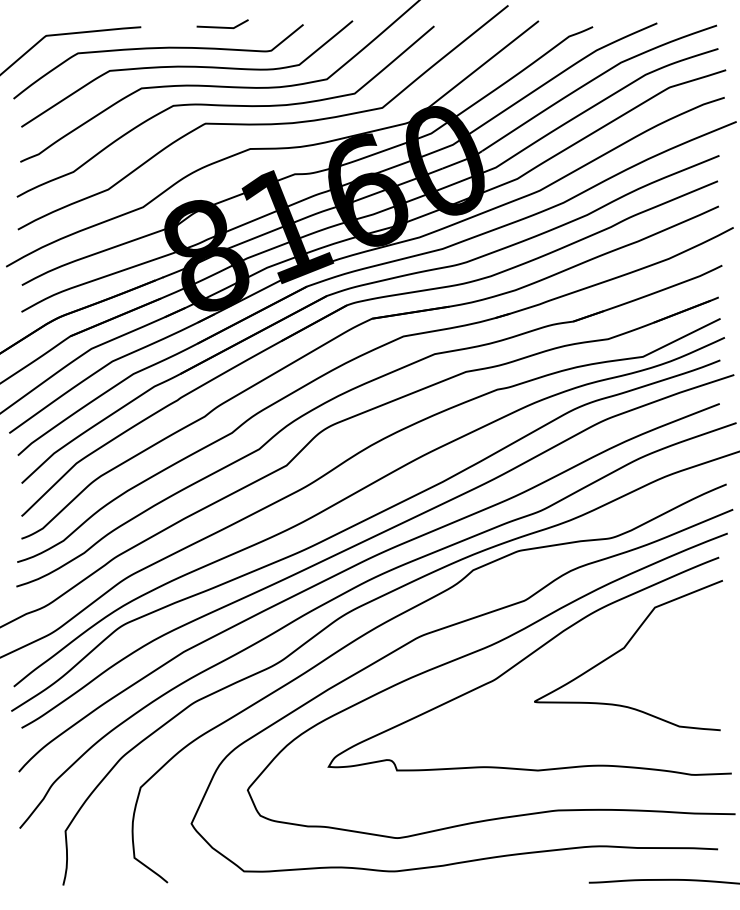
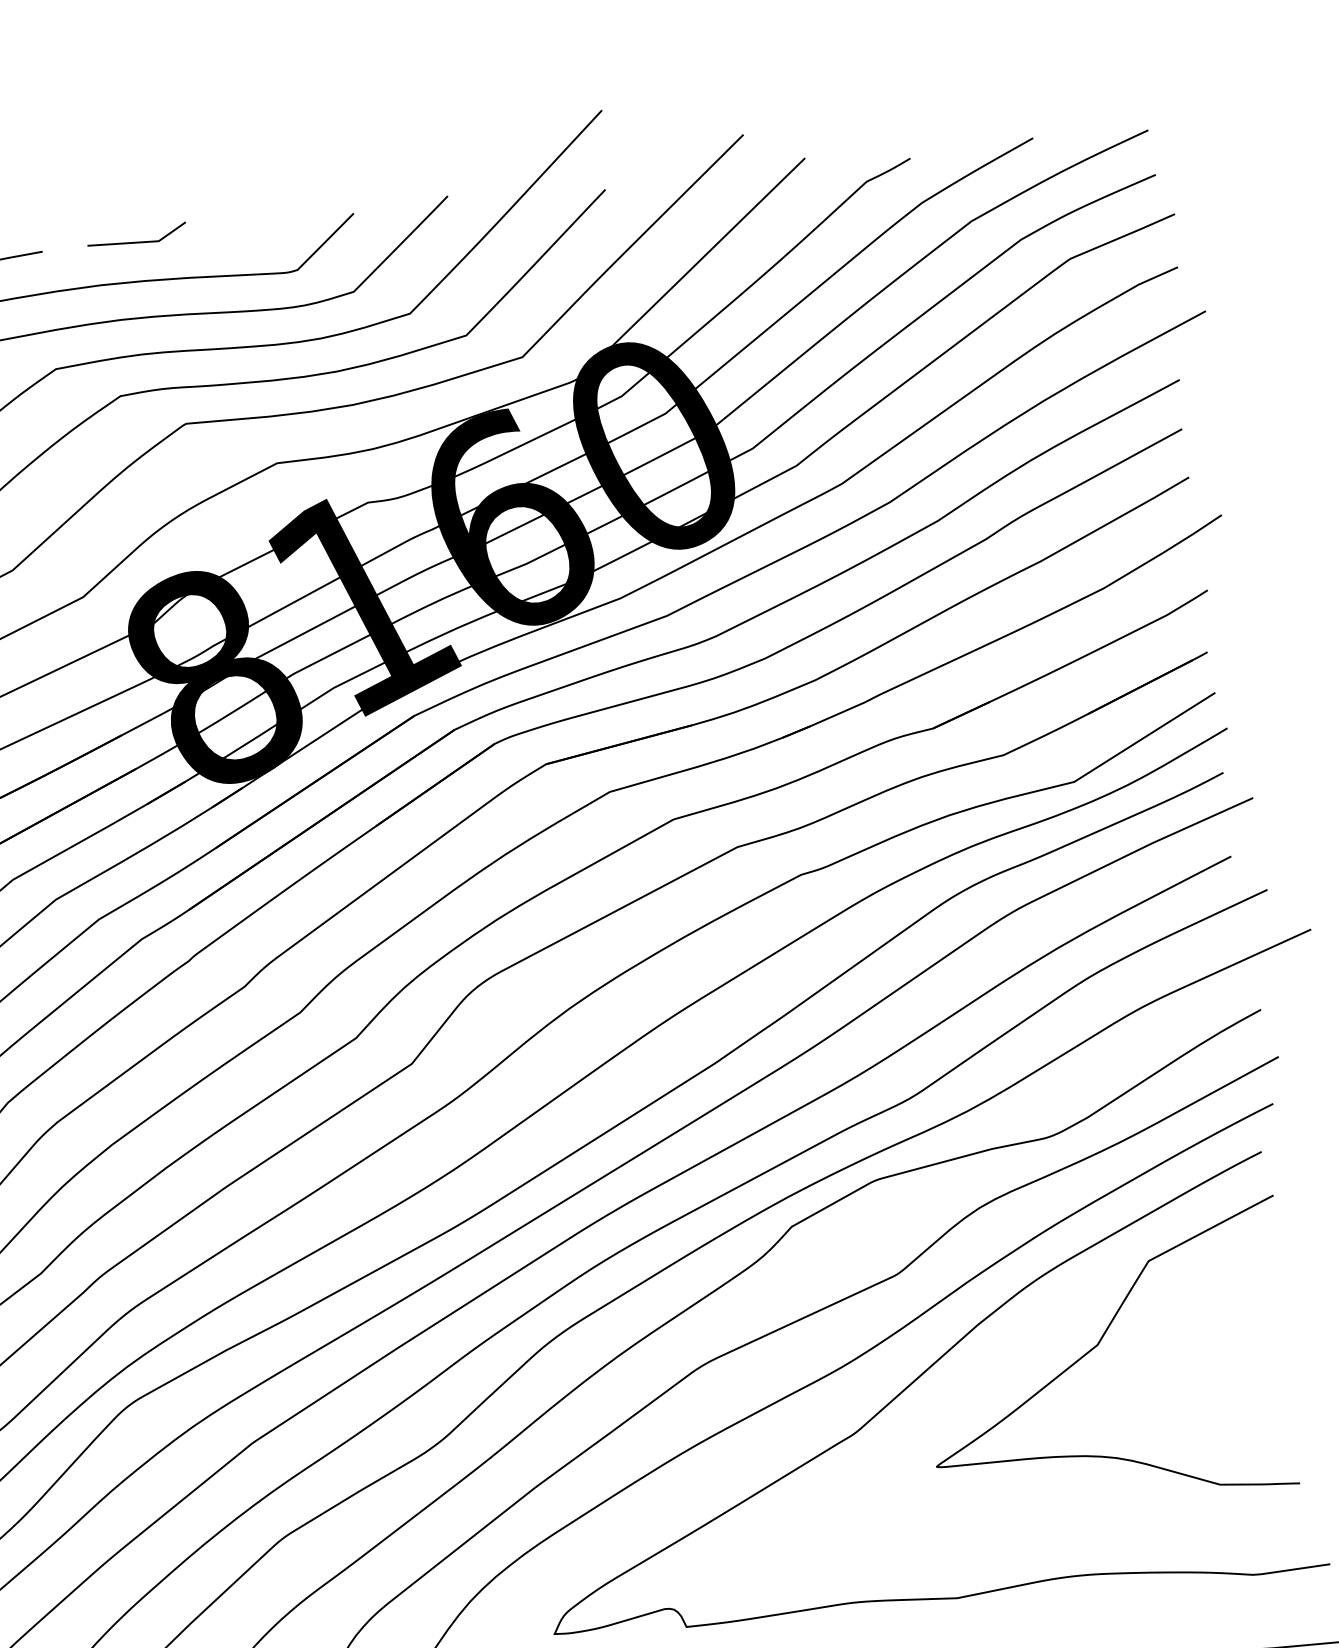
line: (222, 26) -> (137, 240), moved

